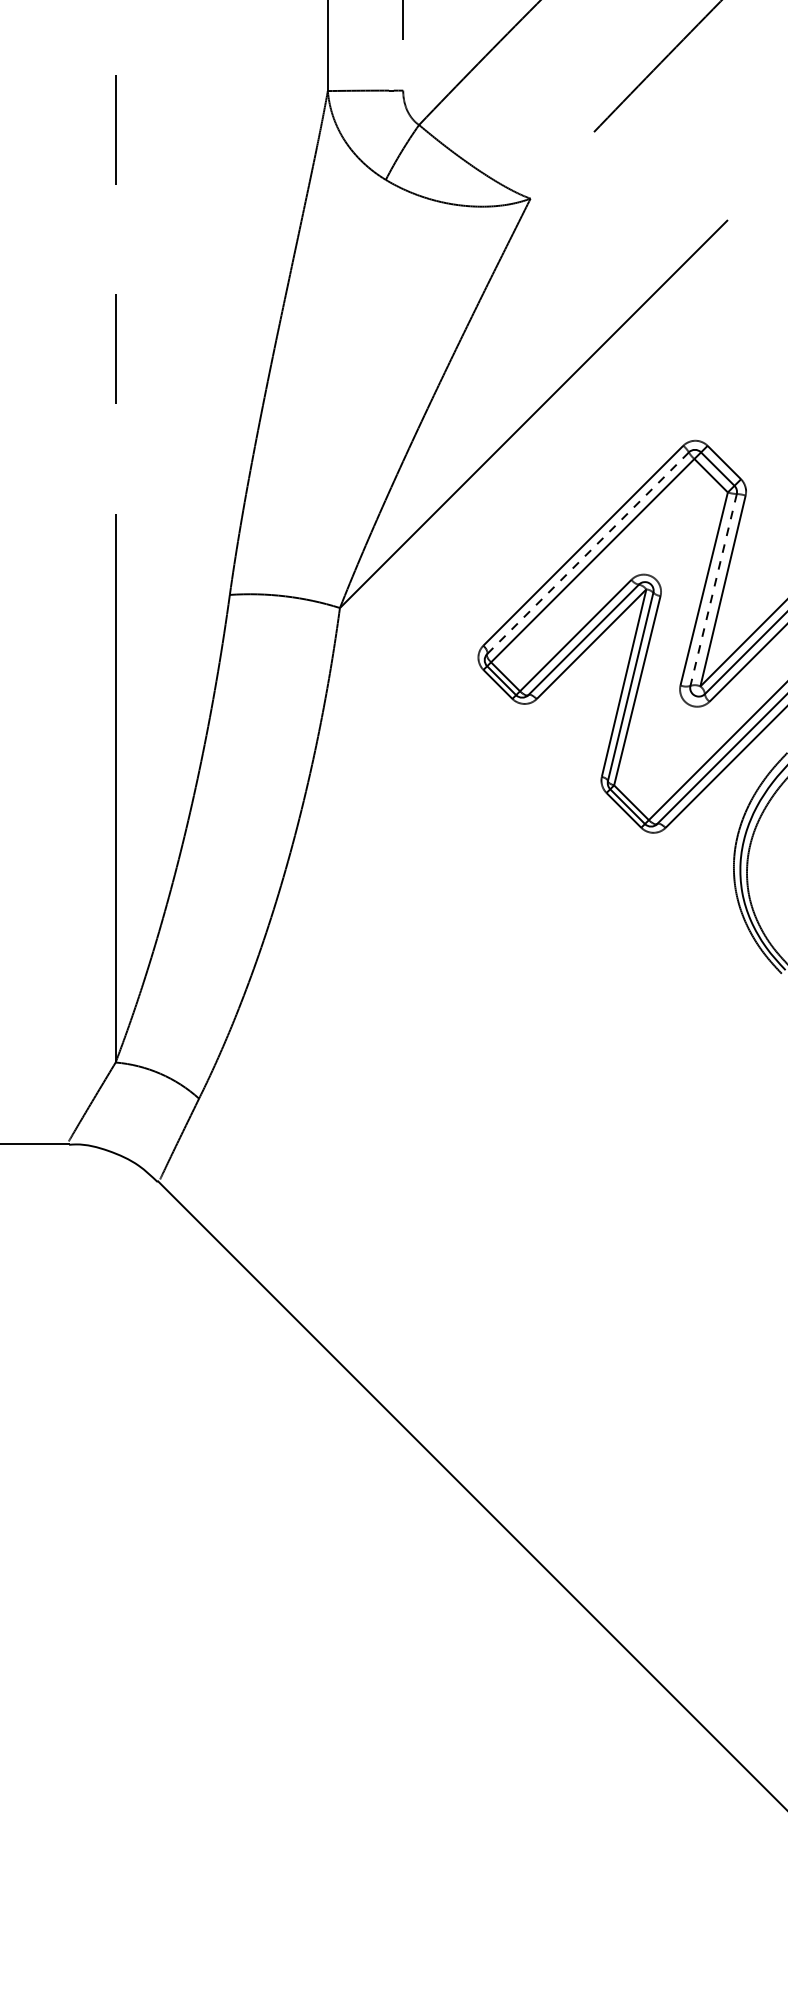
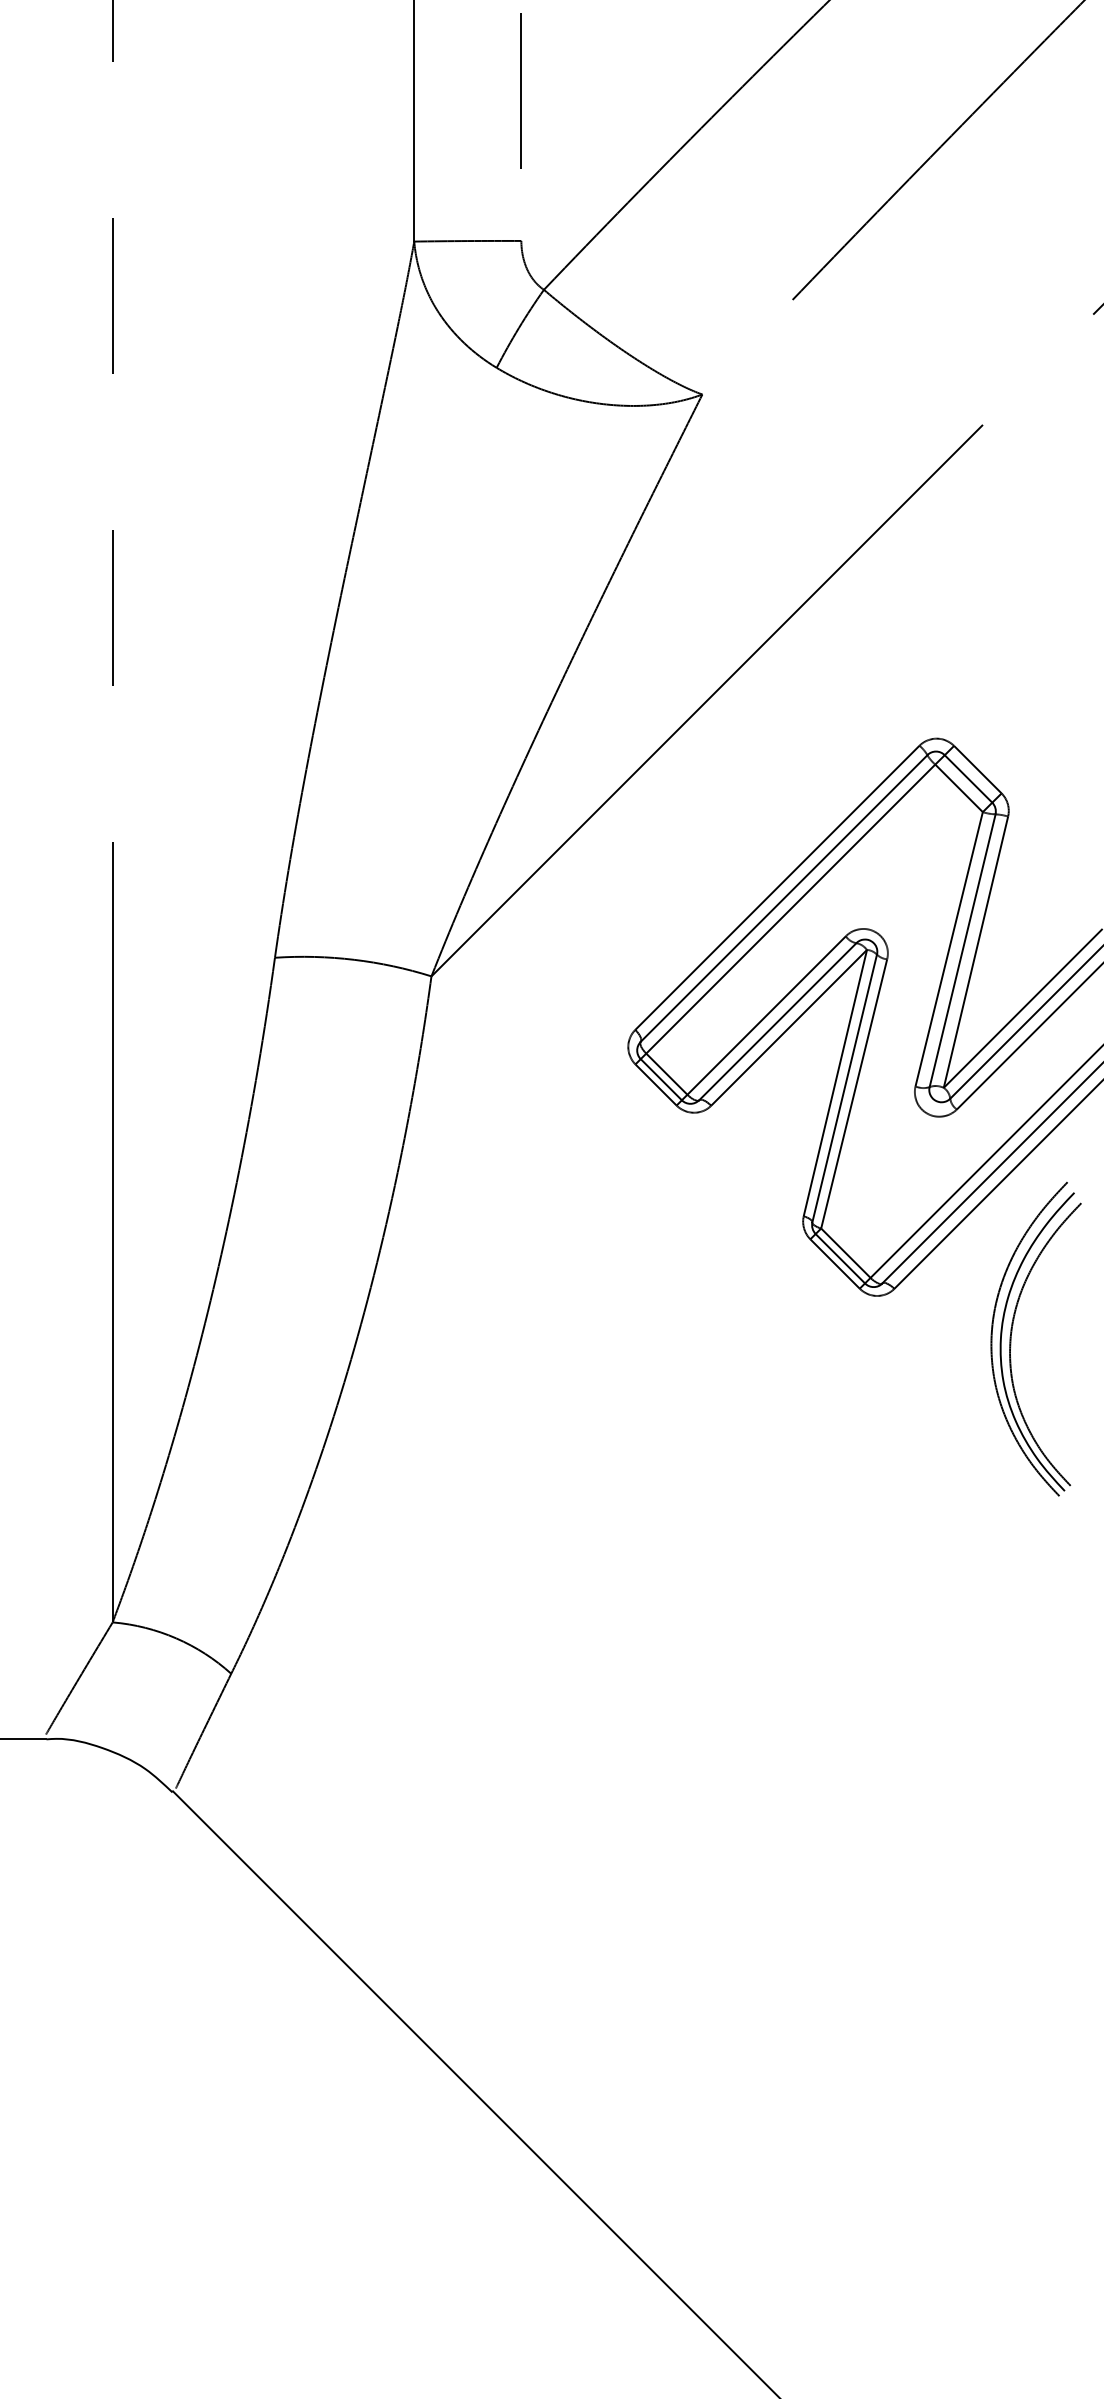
line: (588, 553) -> (784, 898), dashed -> solid
line: (713, 589) -> (962, 950), dashed -> solid

